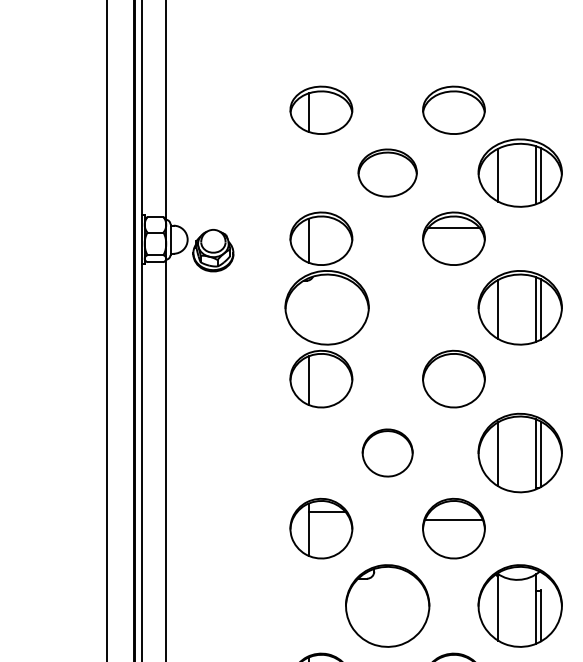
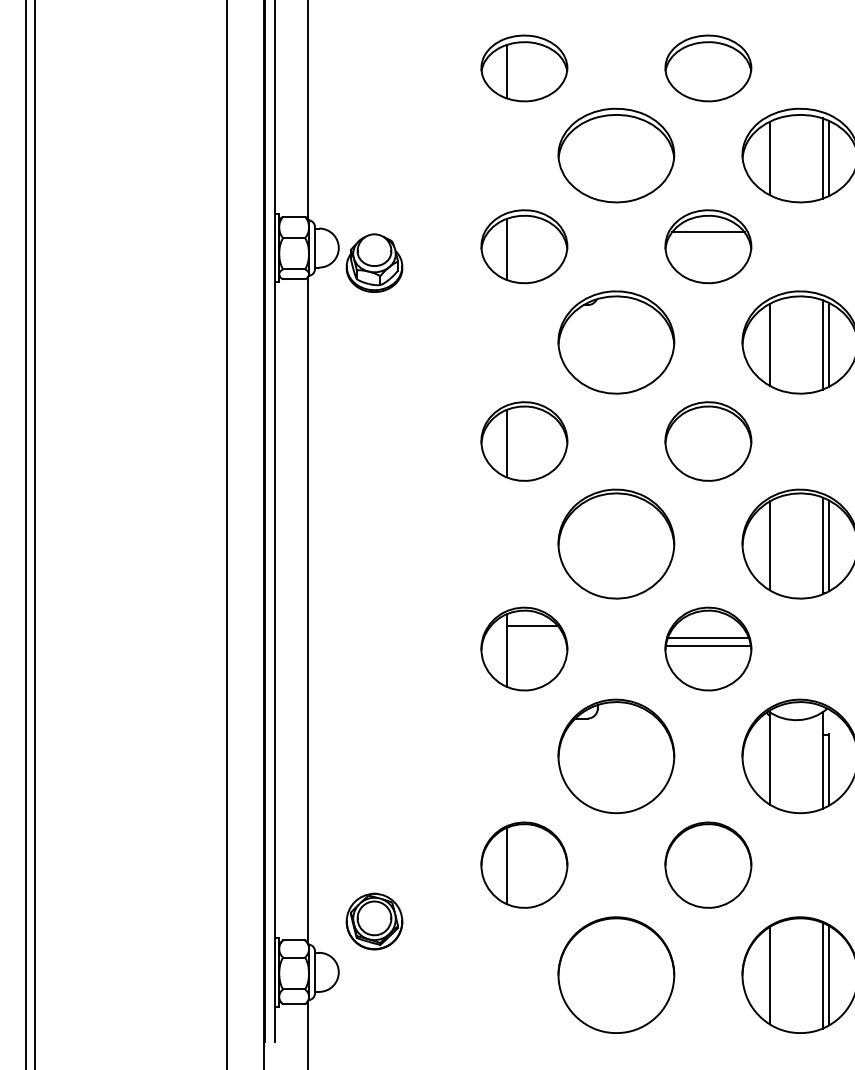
part: (387, 173) -> (616, 155), size x1.43
part: (327, 307) -> (616, 342), moved
part: (387, 452) -> (616, 543), size x1.67
line: (453, 526) -> (707, 645), added

